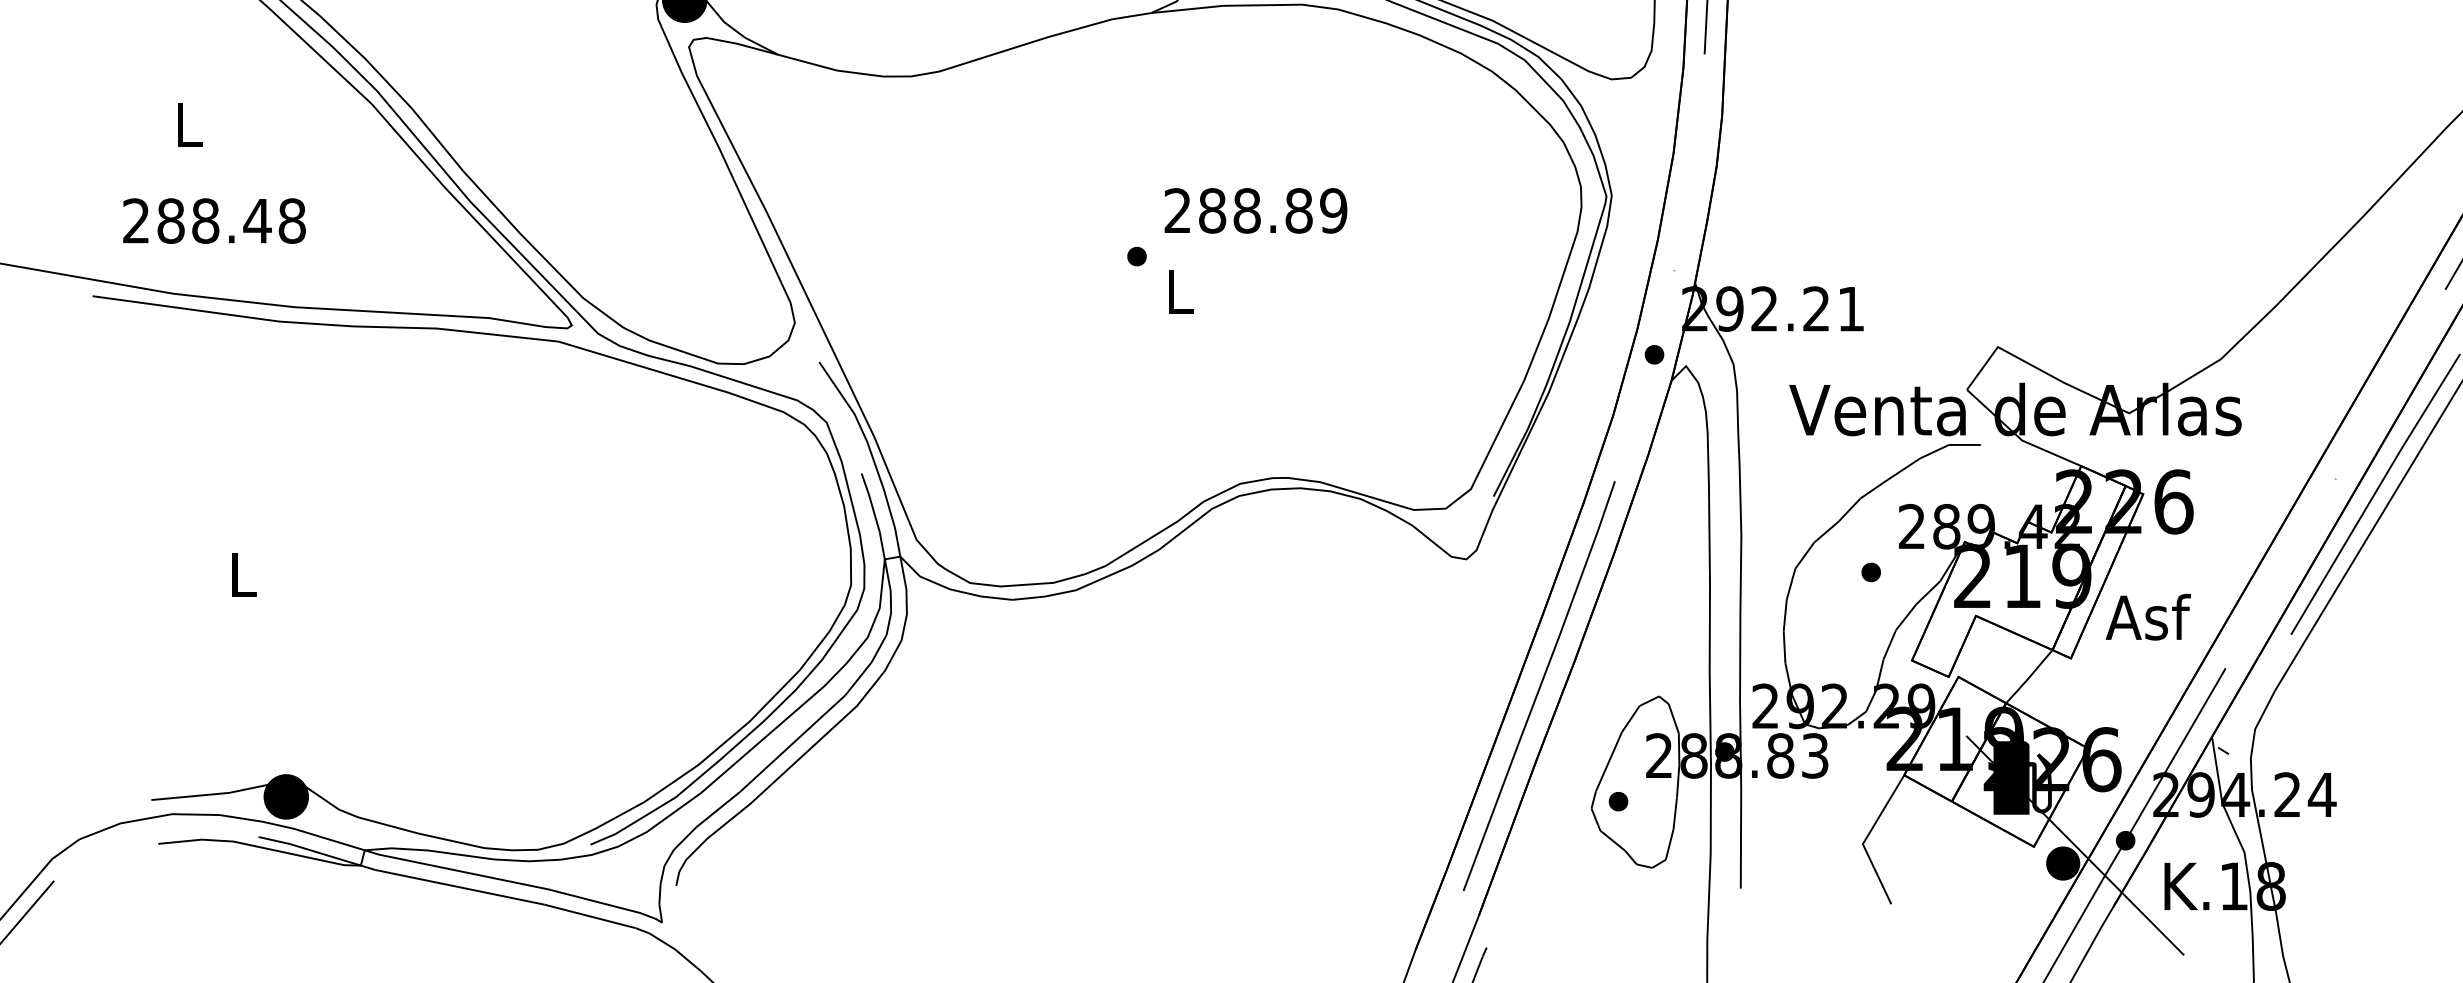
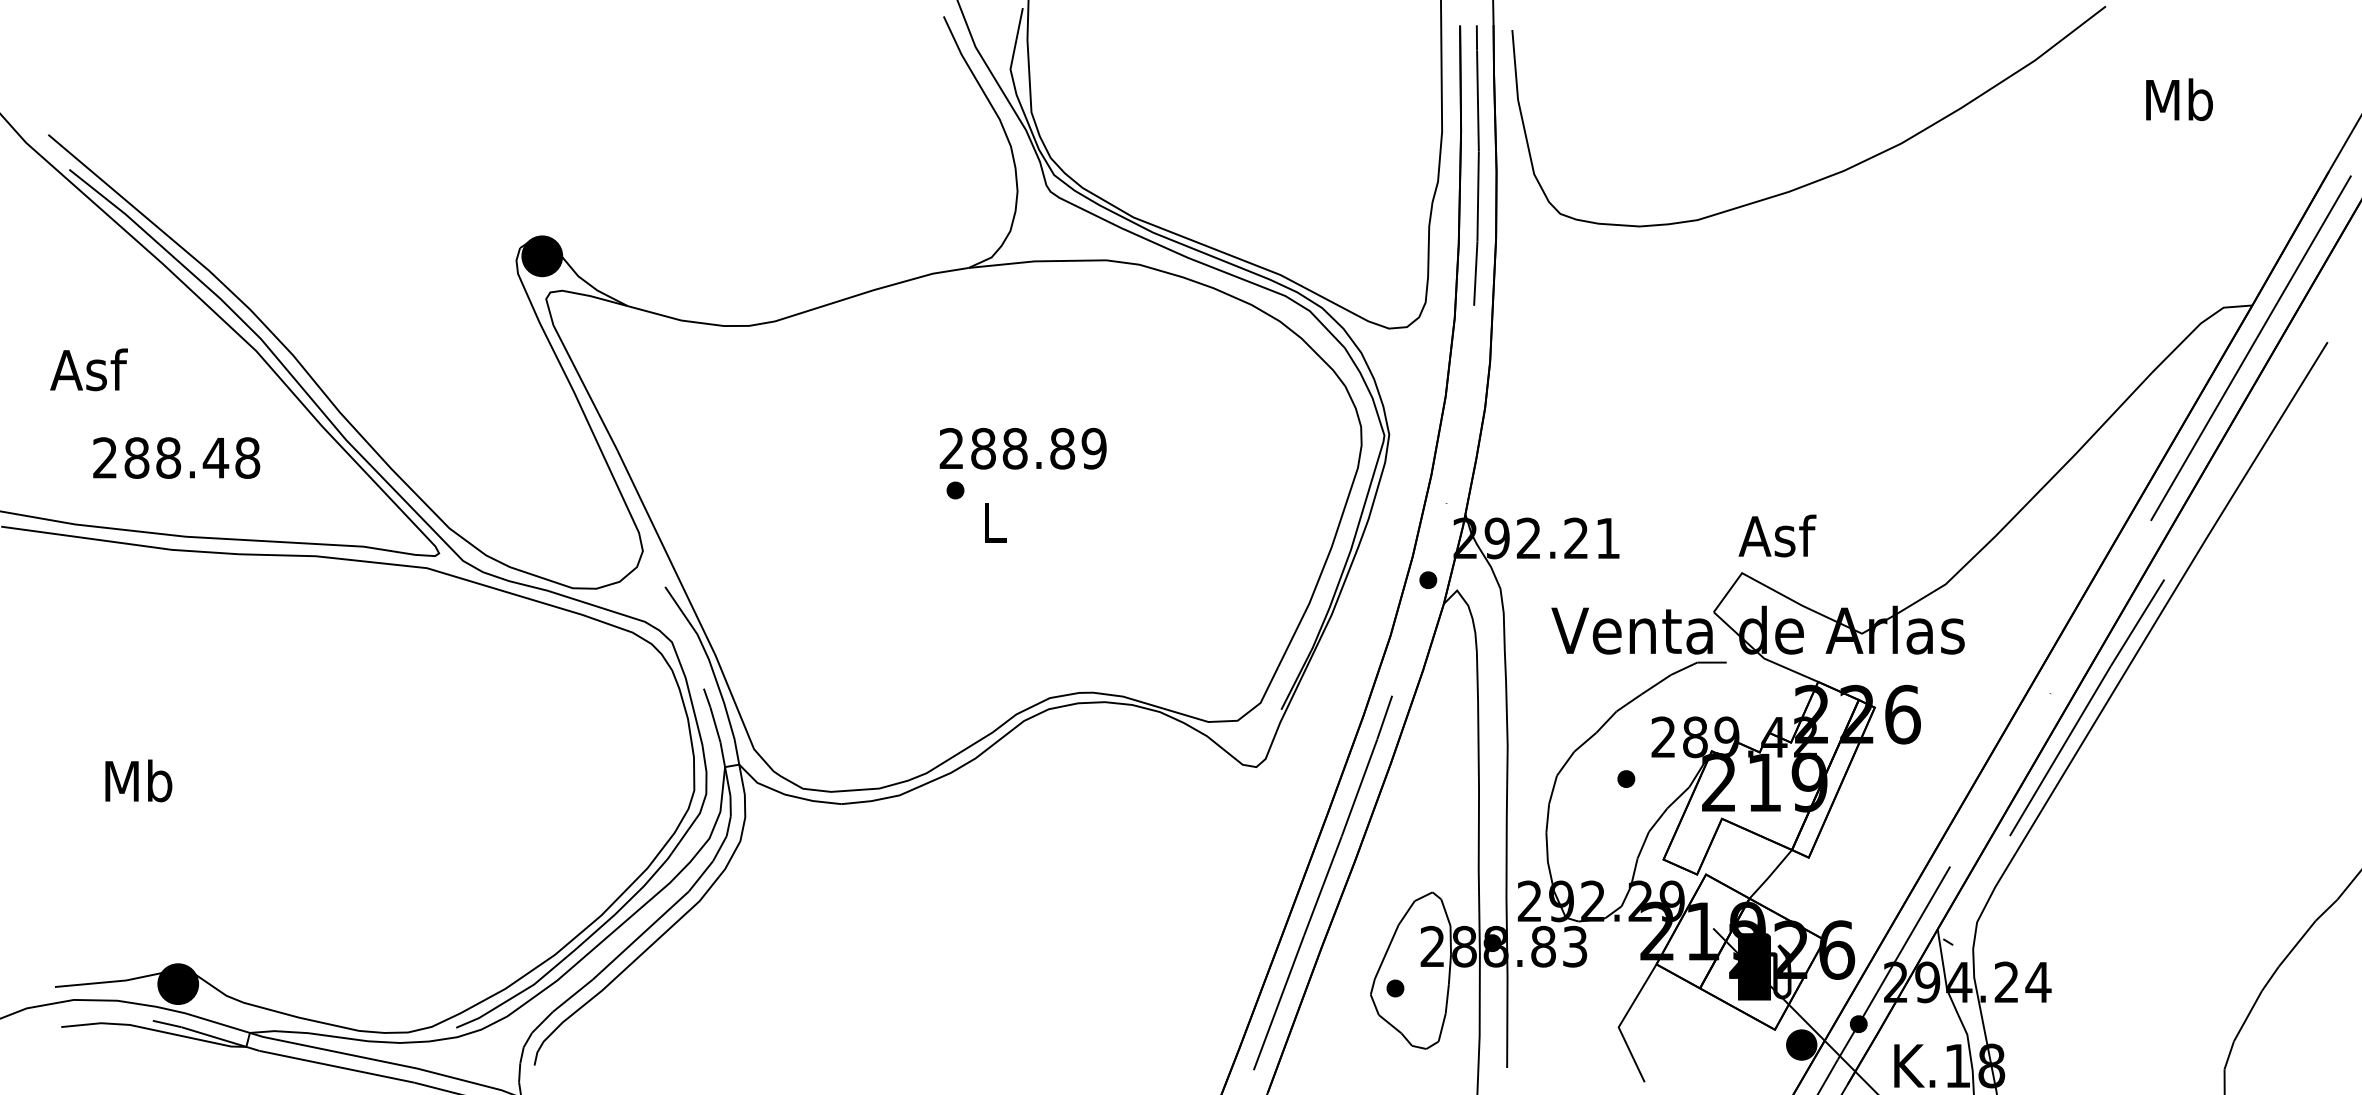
text: (188, 124) -> (88, 369), L -> Asf
text: (1255, 210) -> (1022, 448), moved
text: (214, 220) -> (176, 457), moved
text: (242, 574) -> (138, 780), L -> Mb
text: (2148, 616) -> (1777, 535), moved

